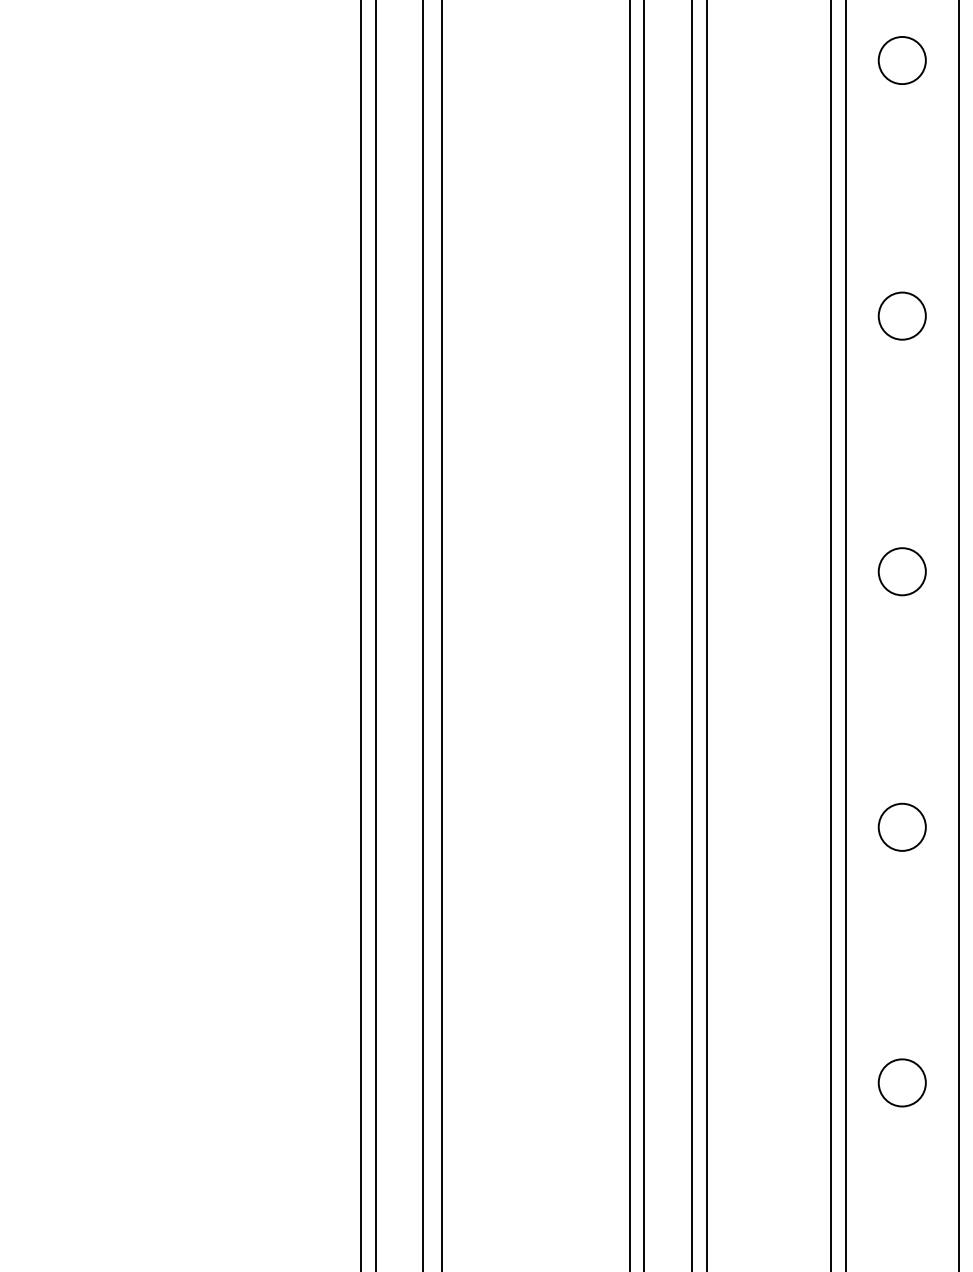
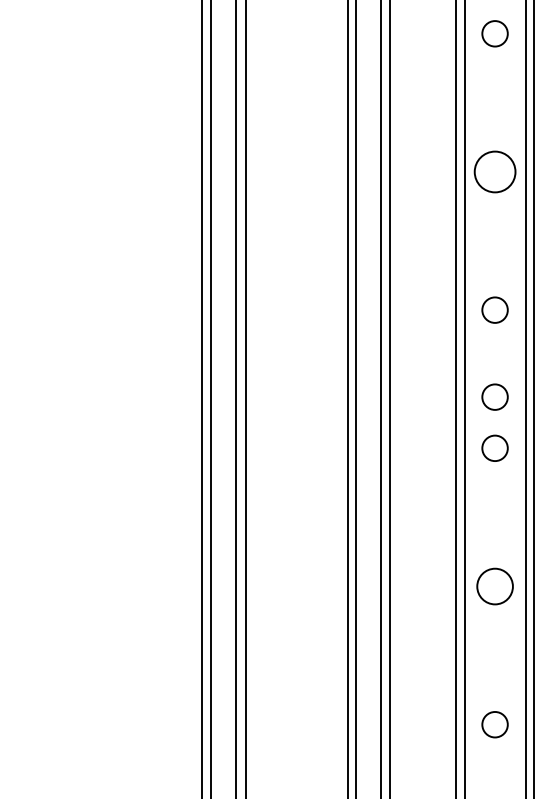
circle: (901, 59) -> (494, 171), size x1.6
circle: (901, 475) -> (494, 396), added
circle: (901, 827) -> (494, 586), size x1.4

